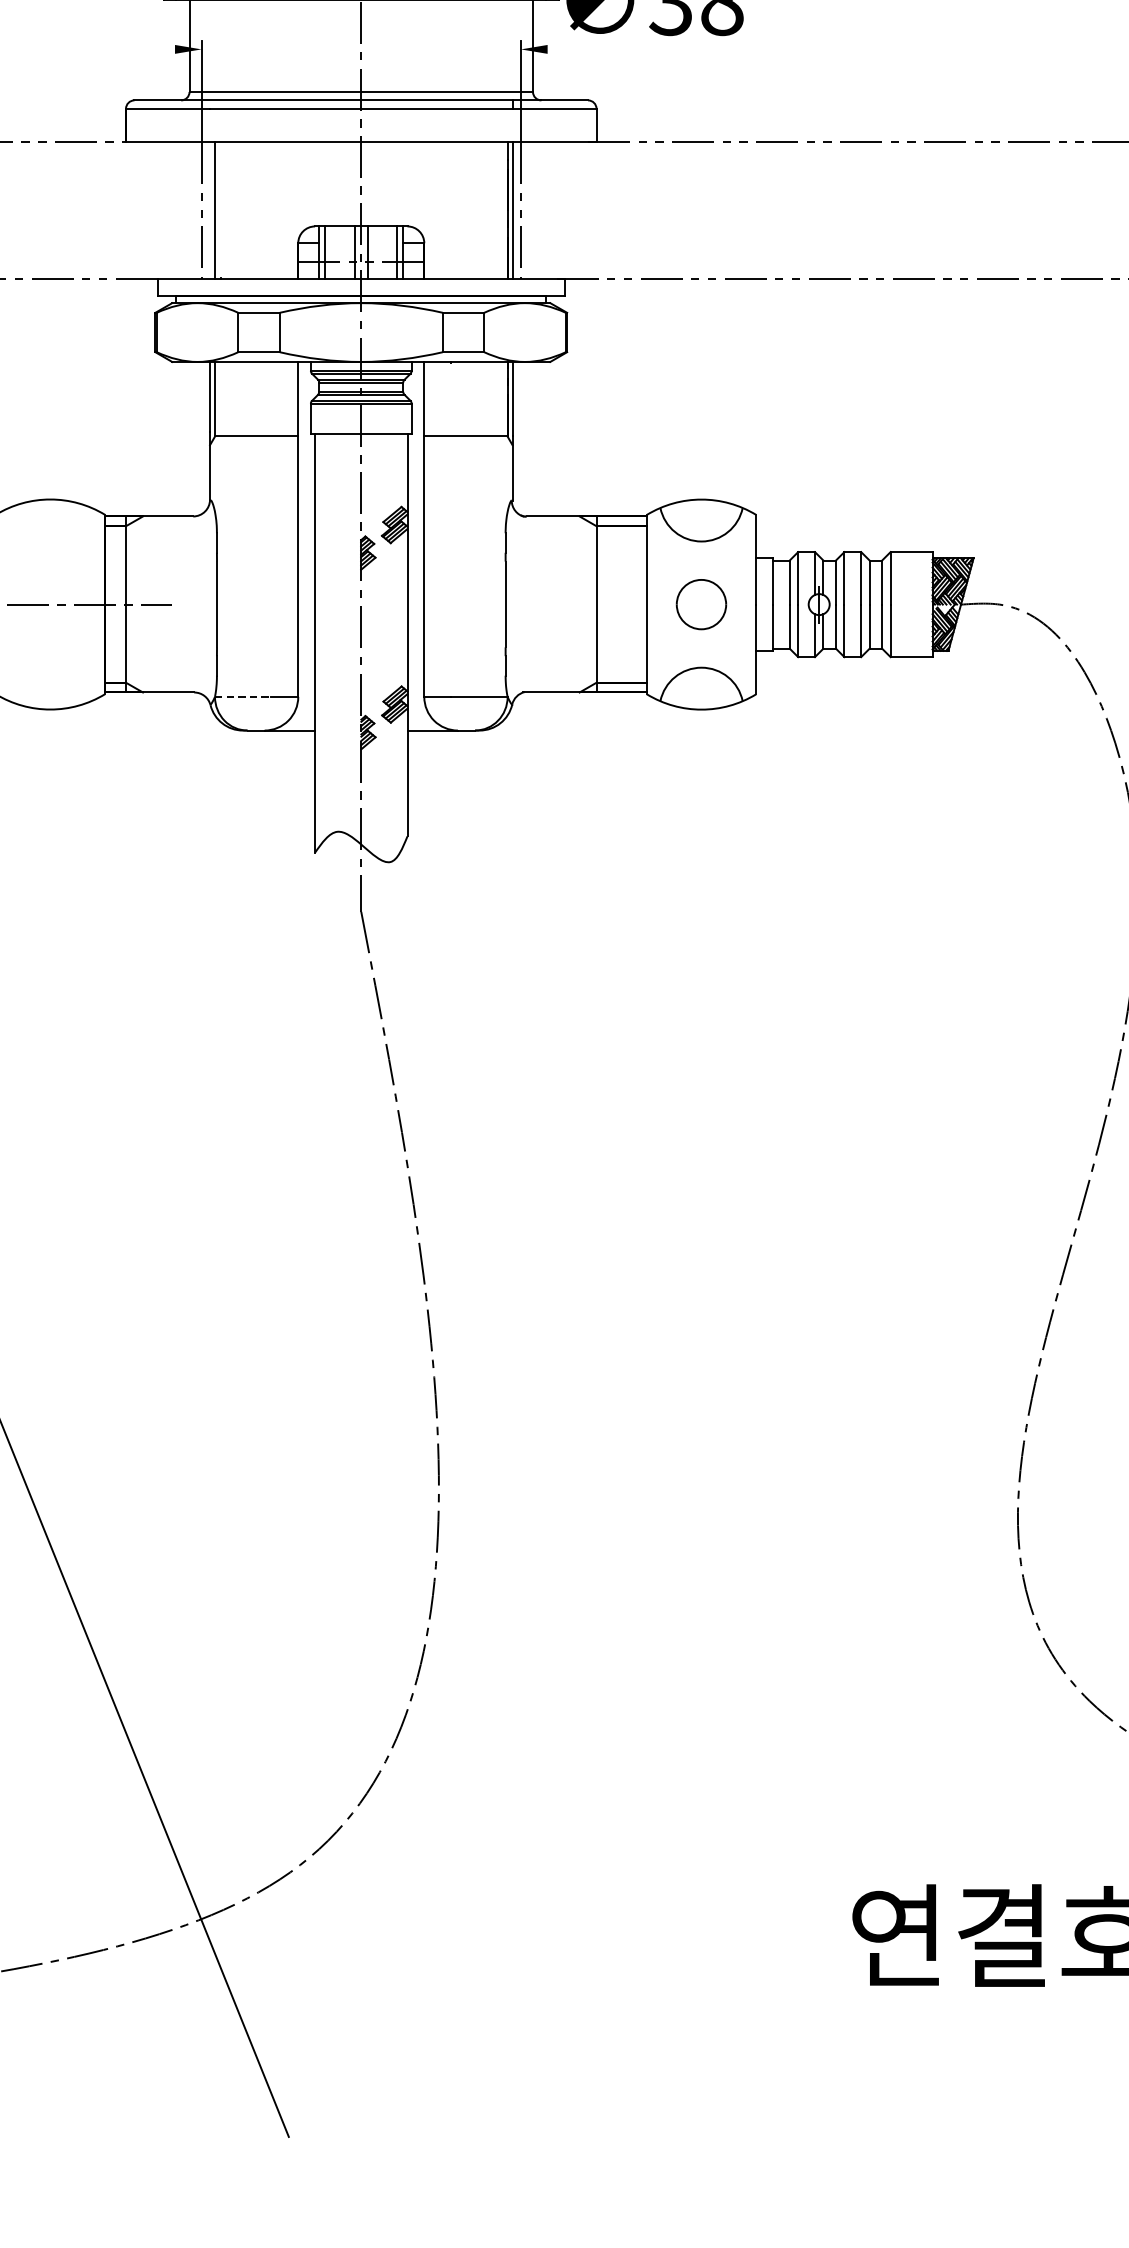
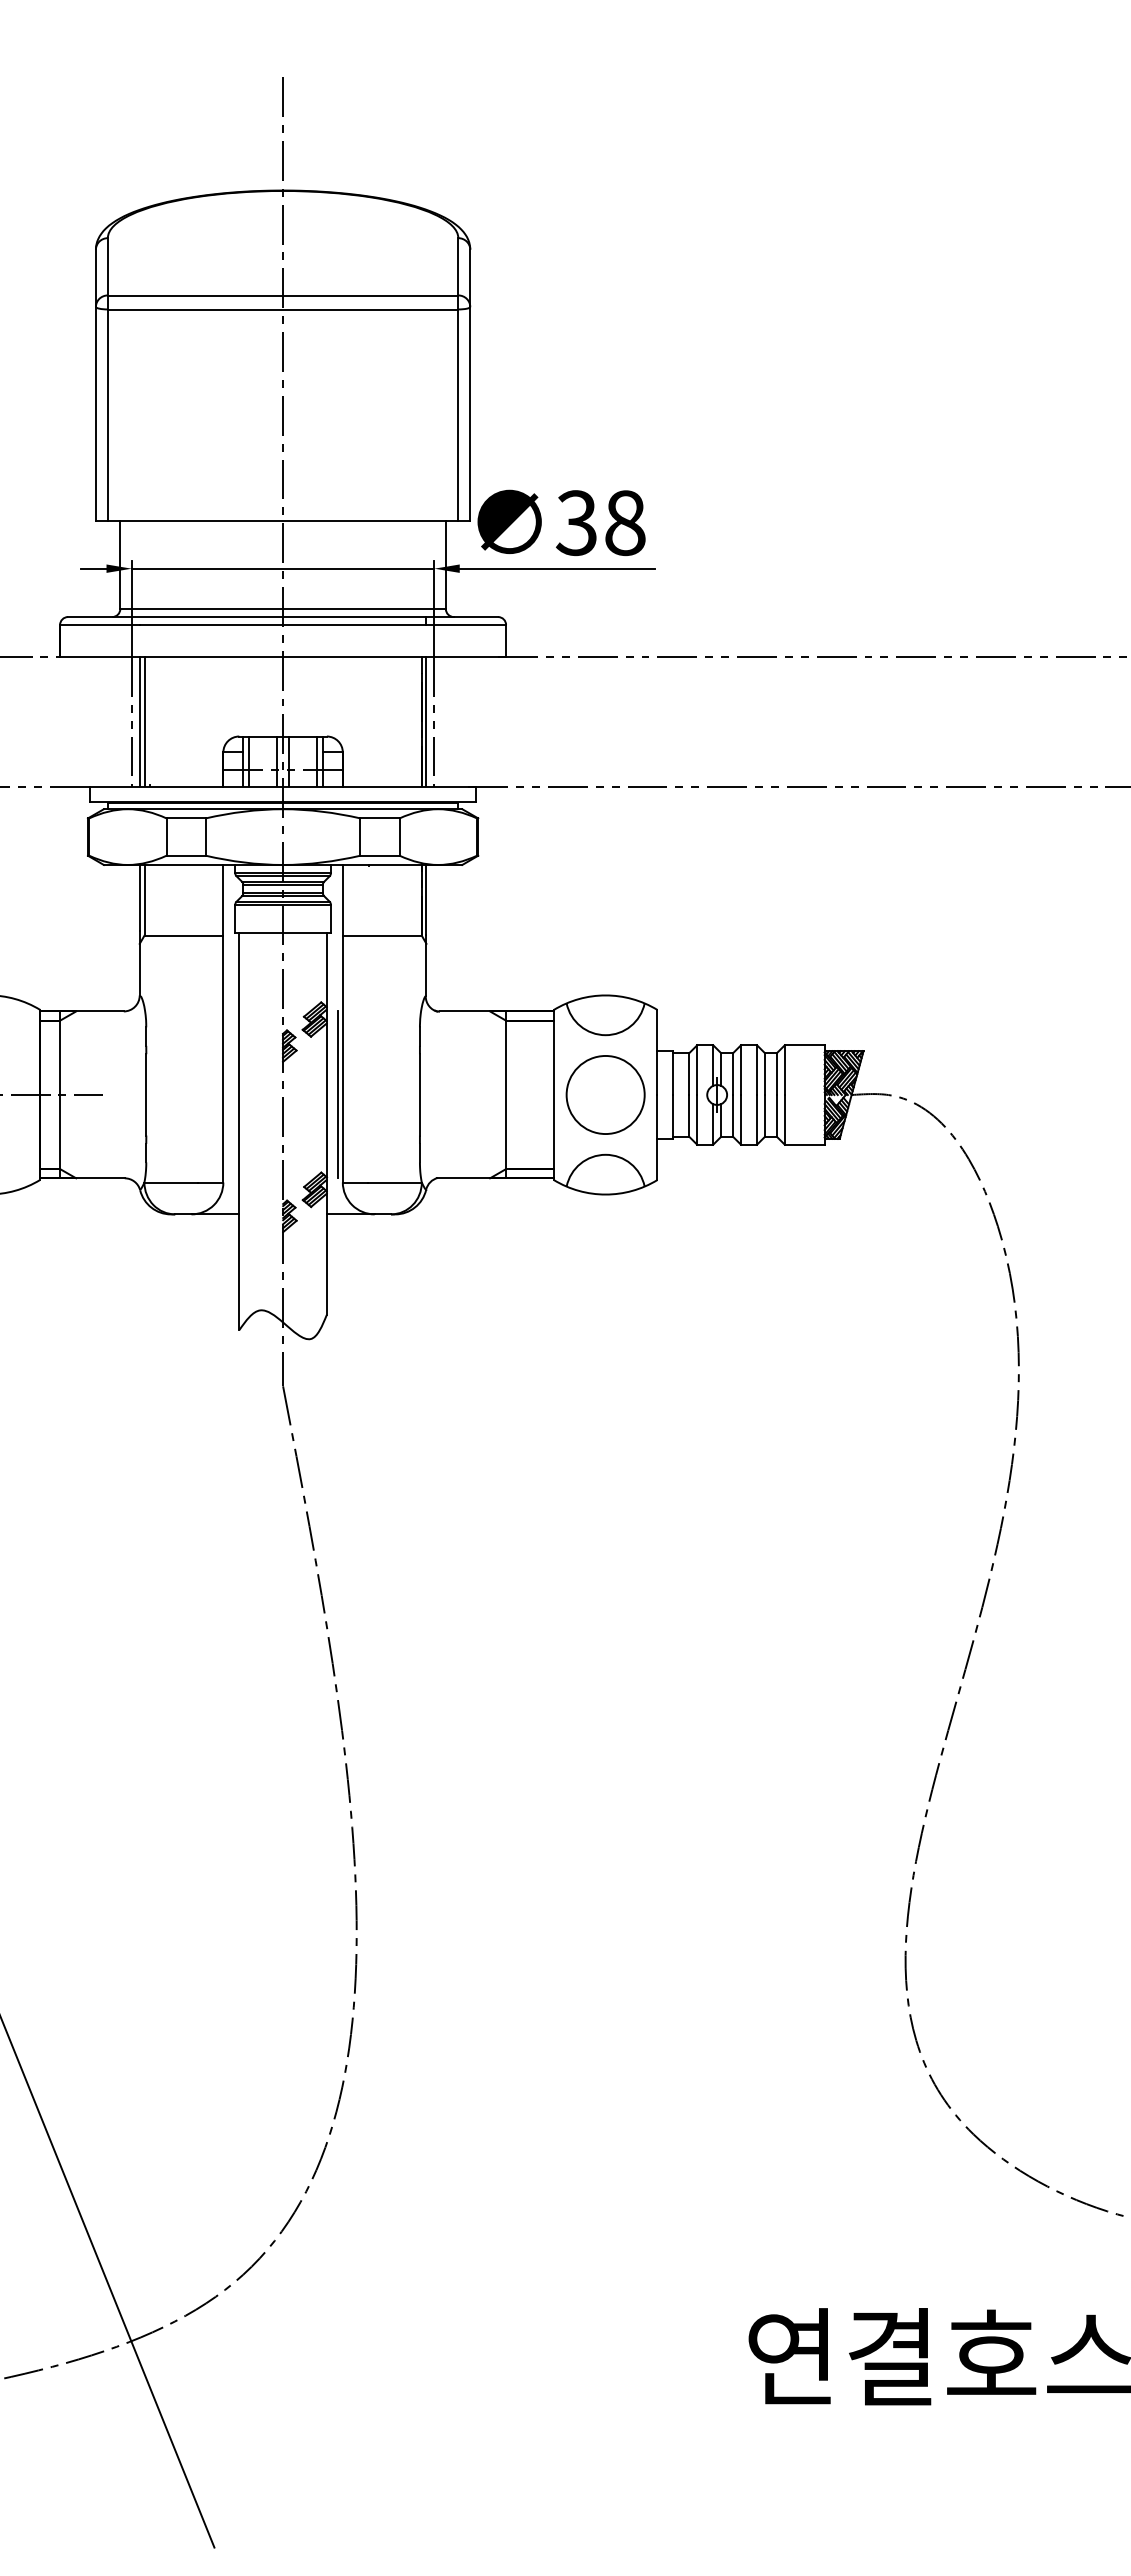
line: (161, 49) -> (93, 568), added
line: (360, 49) -> (282, 568), added
line: (649, 49) -> (556, 568), added
line: (209, 209) -> (139, 720), added
line: (418, 604) -> (337, 1094), added
part: (701, 604) -> (605, 1094), size x1.67
line: (243, 696) -> (171, 1182), dashed -> solid

